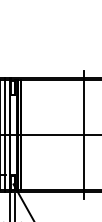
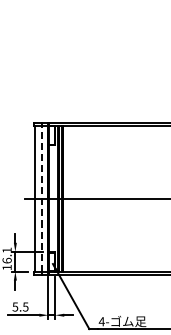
line: (4, 135) -> (41, 198), solid -> dashed
line: (83, 135) -> (146, 198), removed

